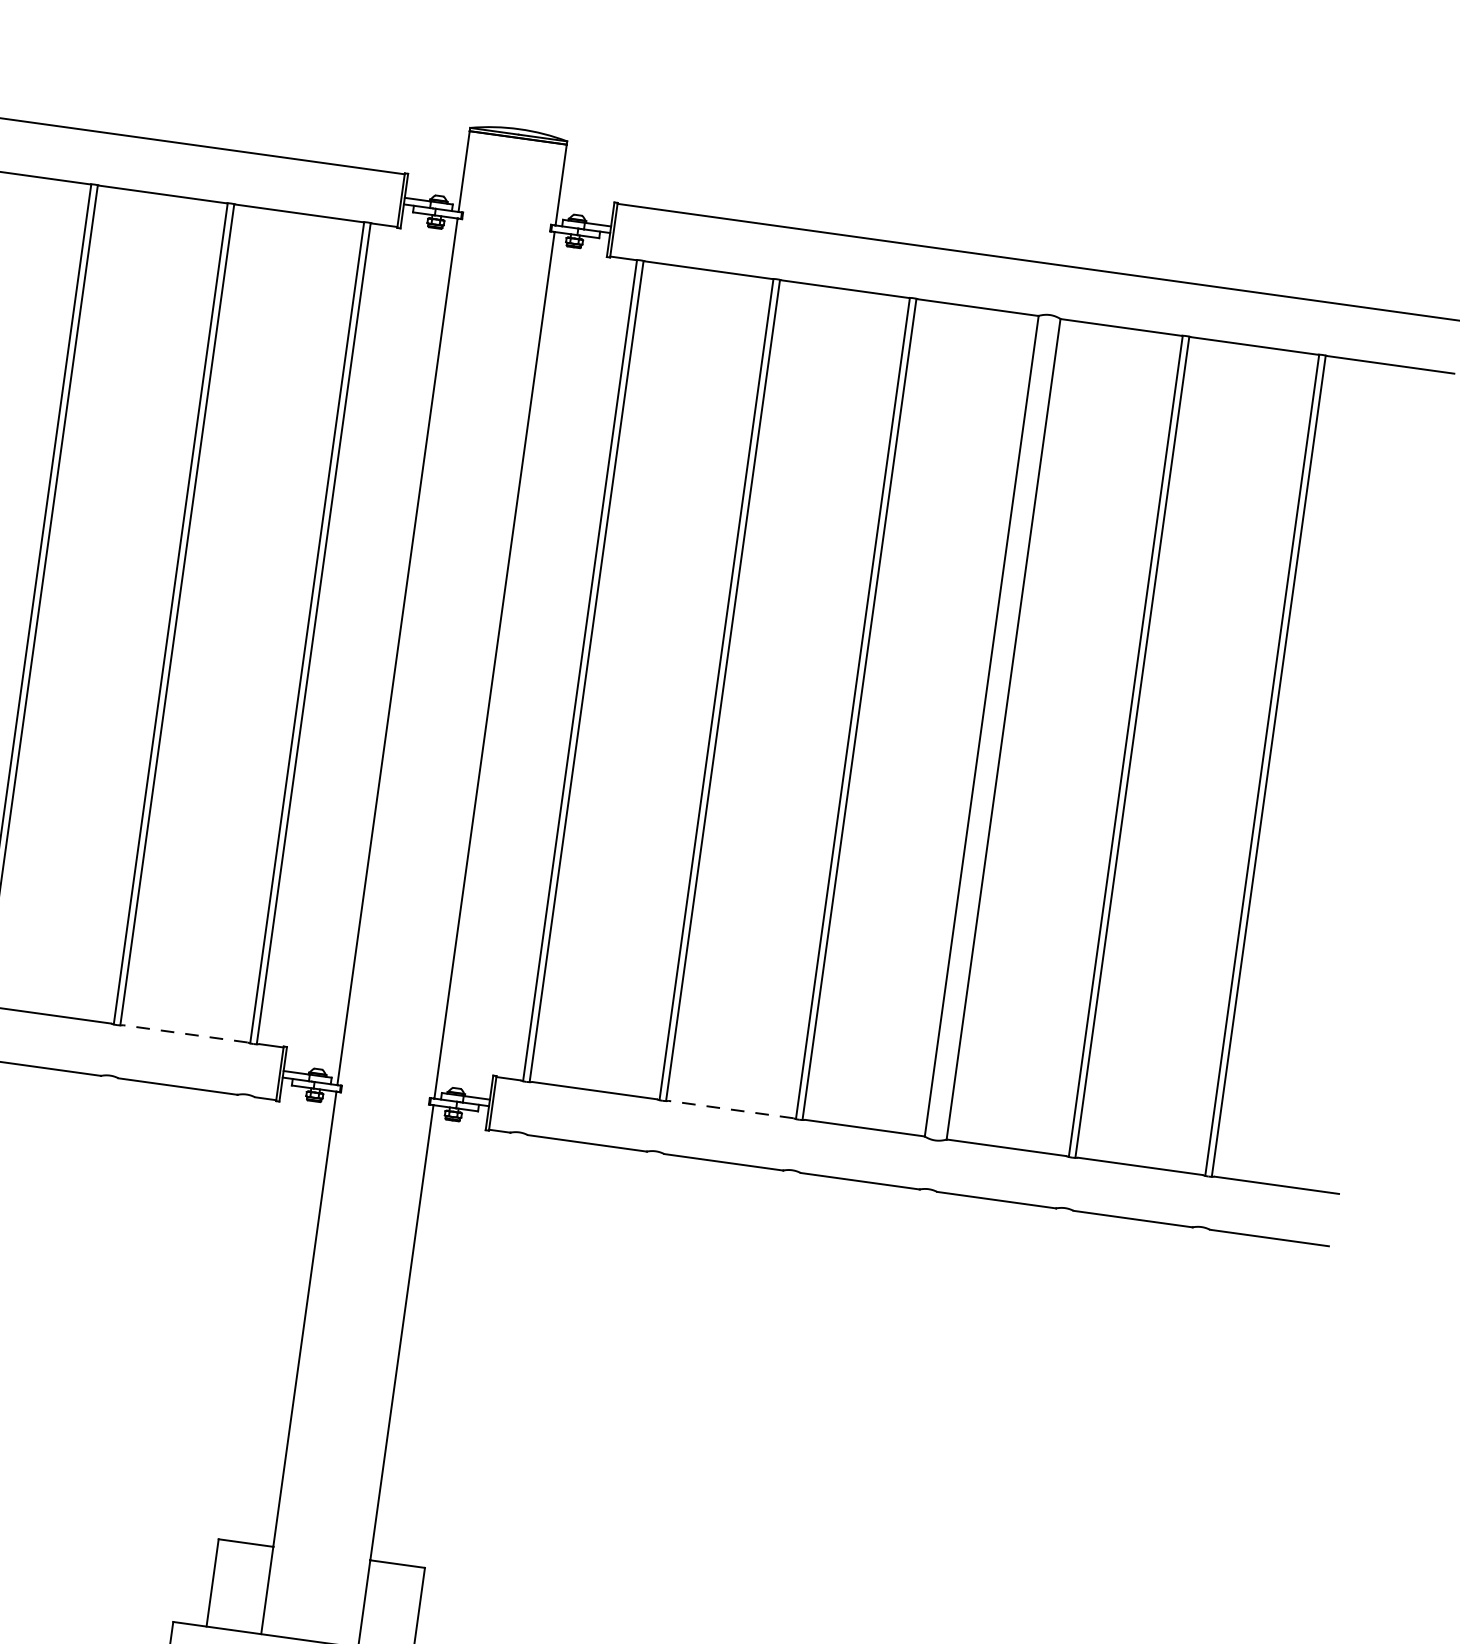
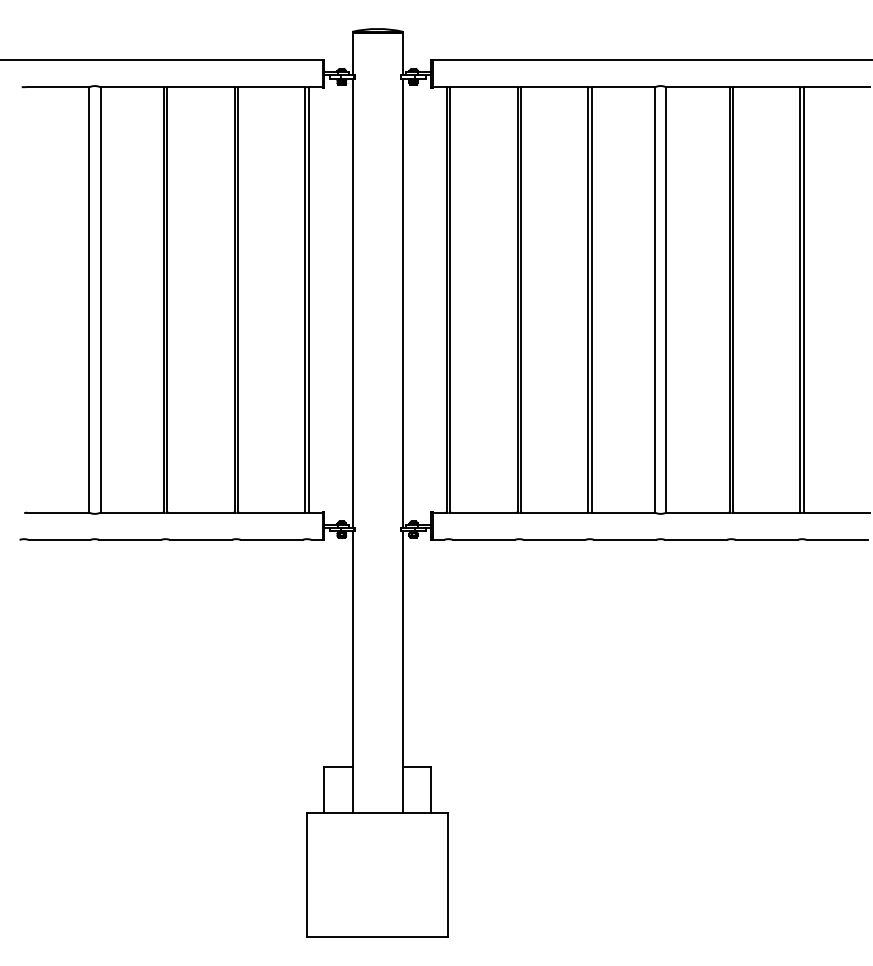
line: (185, 1033) -> (271, 512), dashed -> solid
line: (730, 1109) -> (554, 512), dashed -> solid

